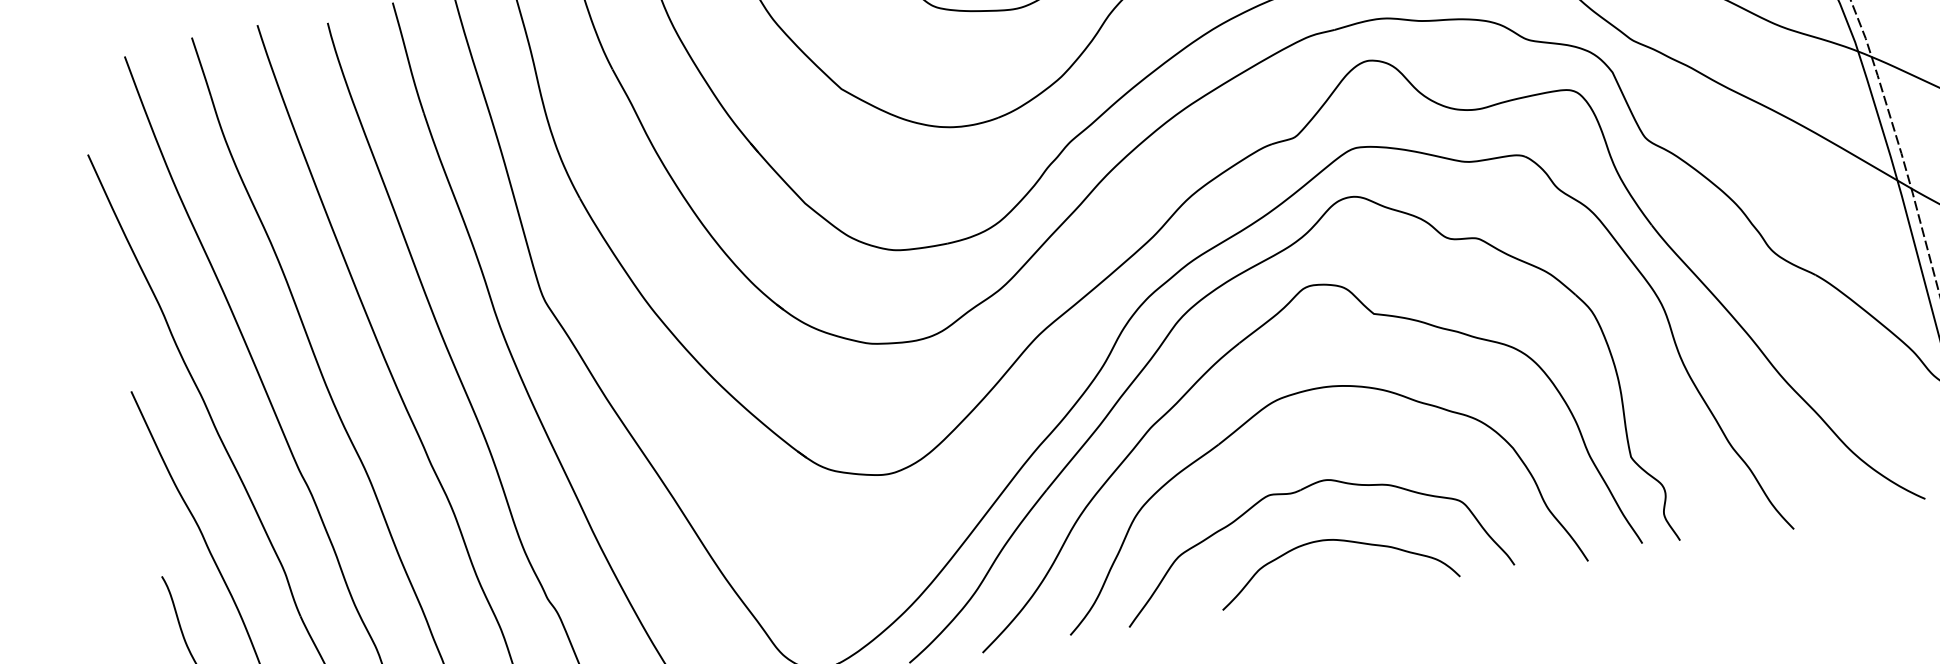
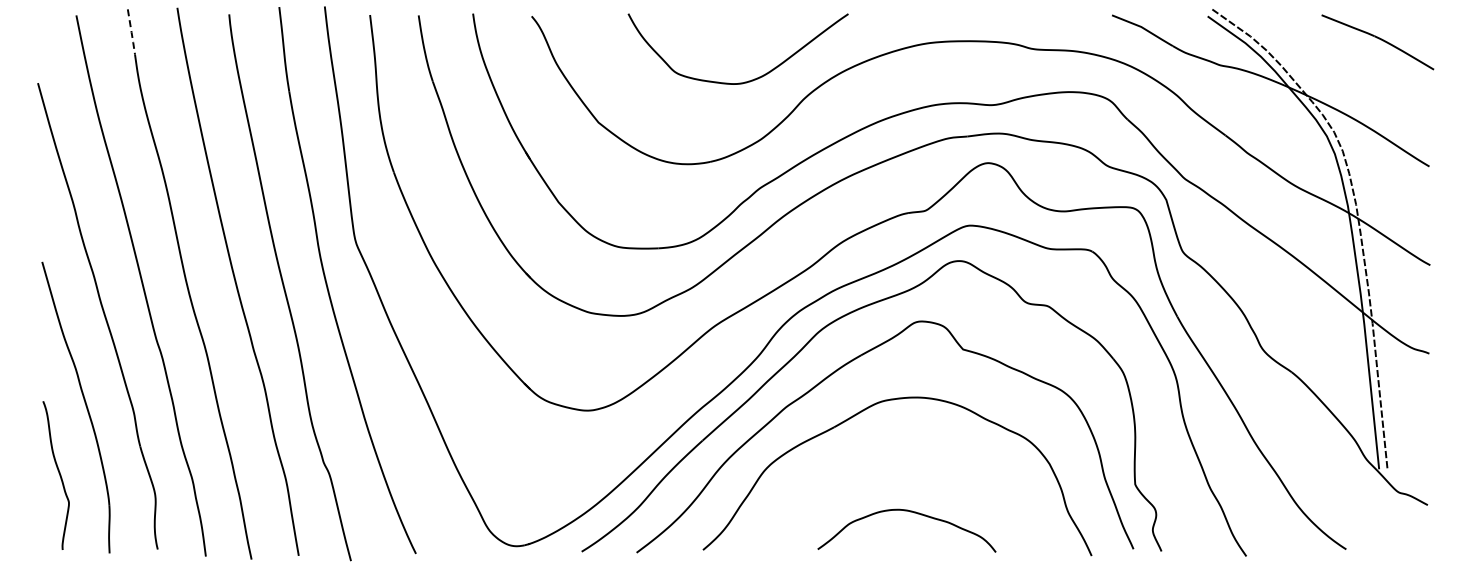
line: (201, 67) -> (131, 32), solid -> dashed
part: (1296, 493) -> (885, 472), removed

